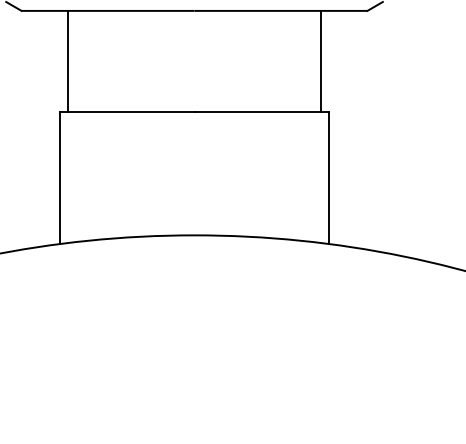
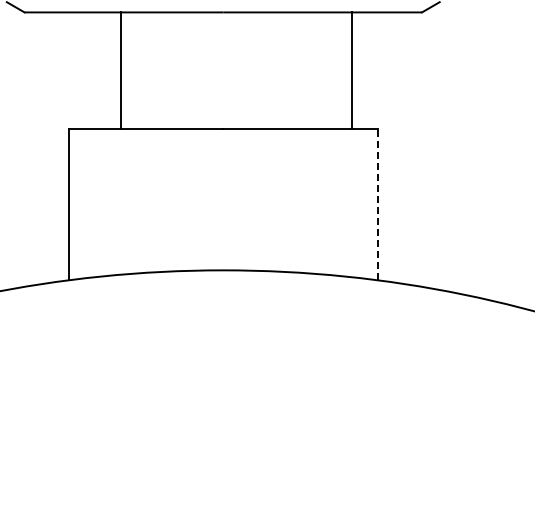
line: (67, 61) -> (120, 70), moved
line: (320, 61) -> (351, 70), moved
line: (328, 178) -> (377, 204), solid -> dashed

